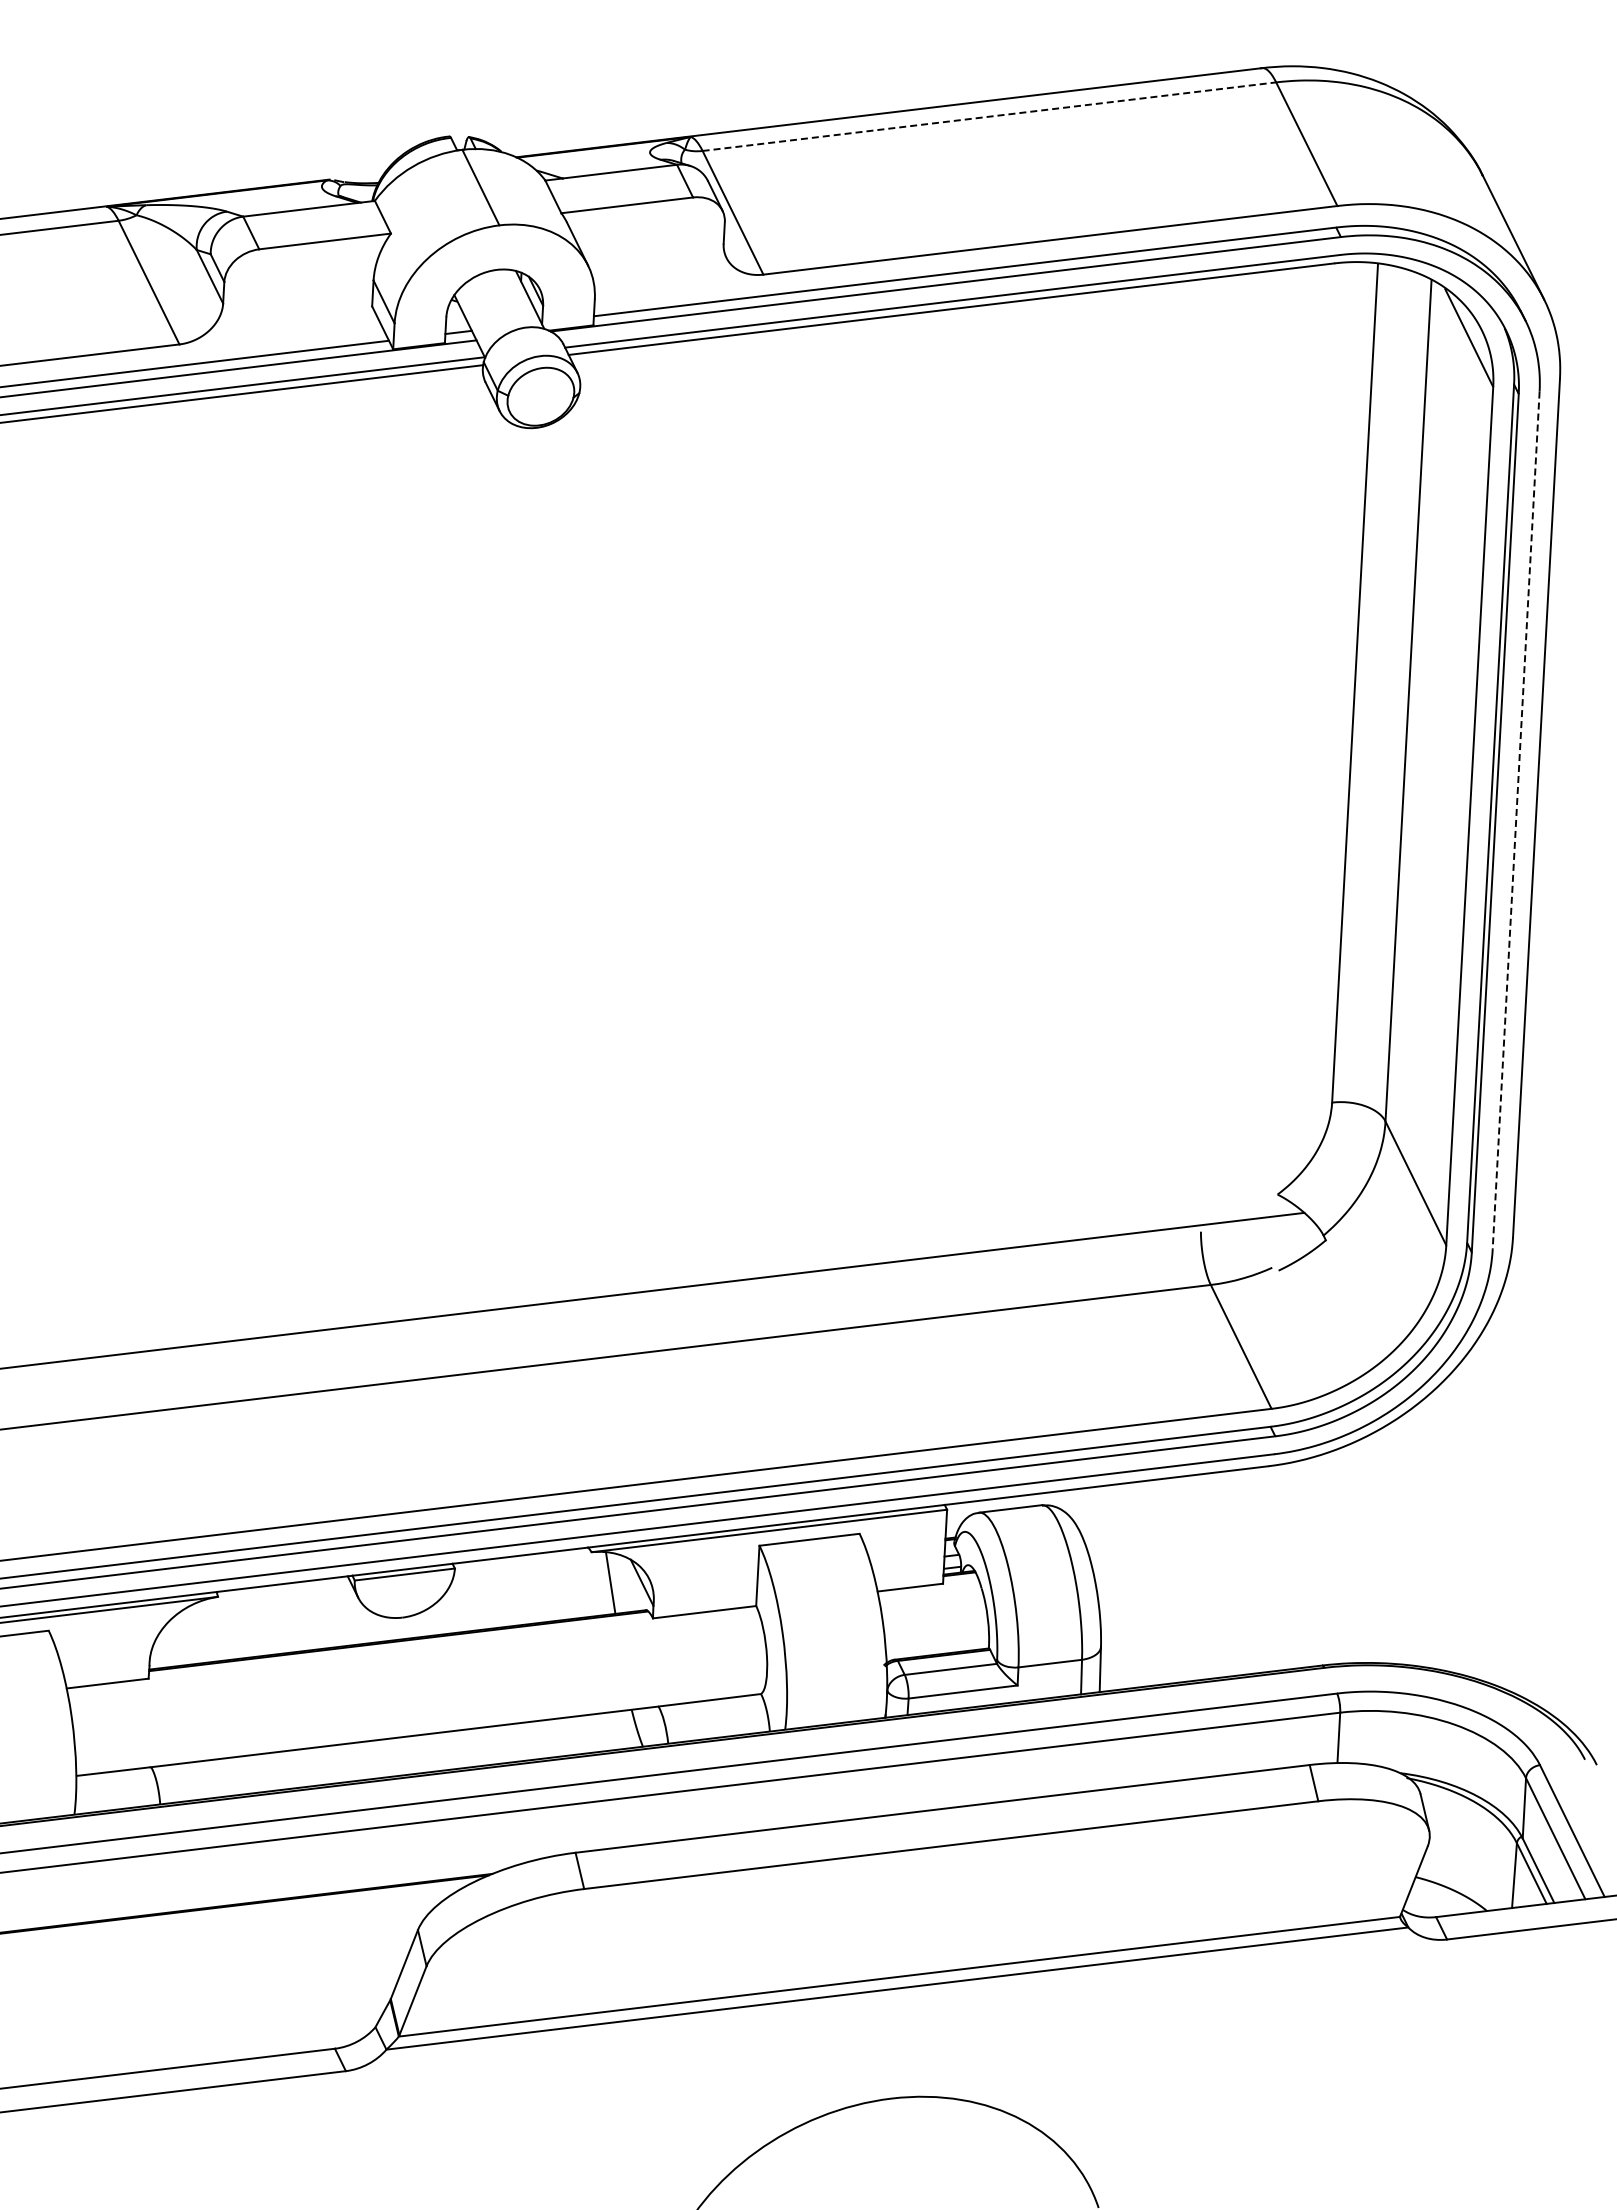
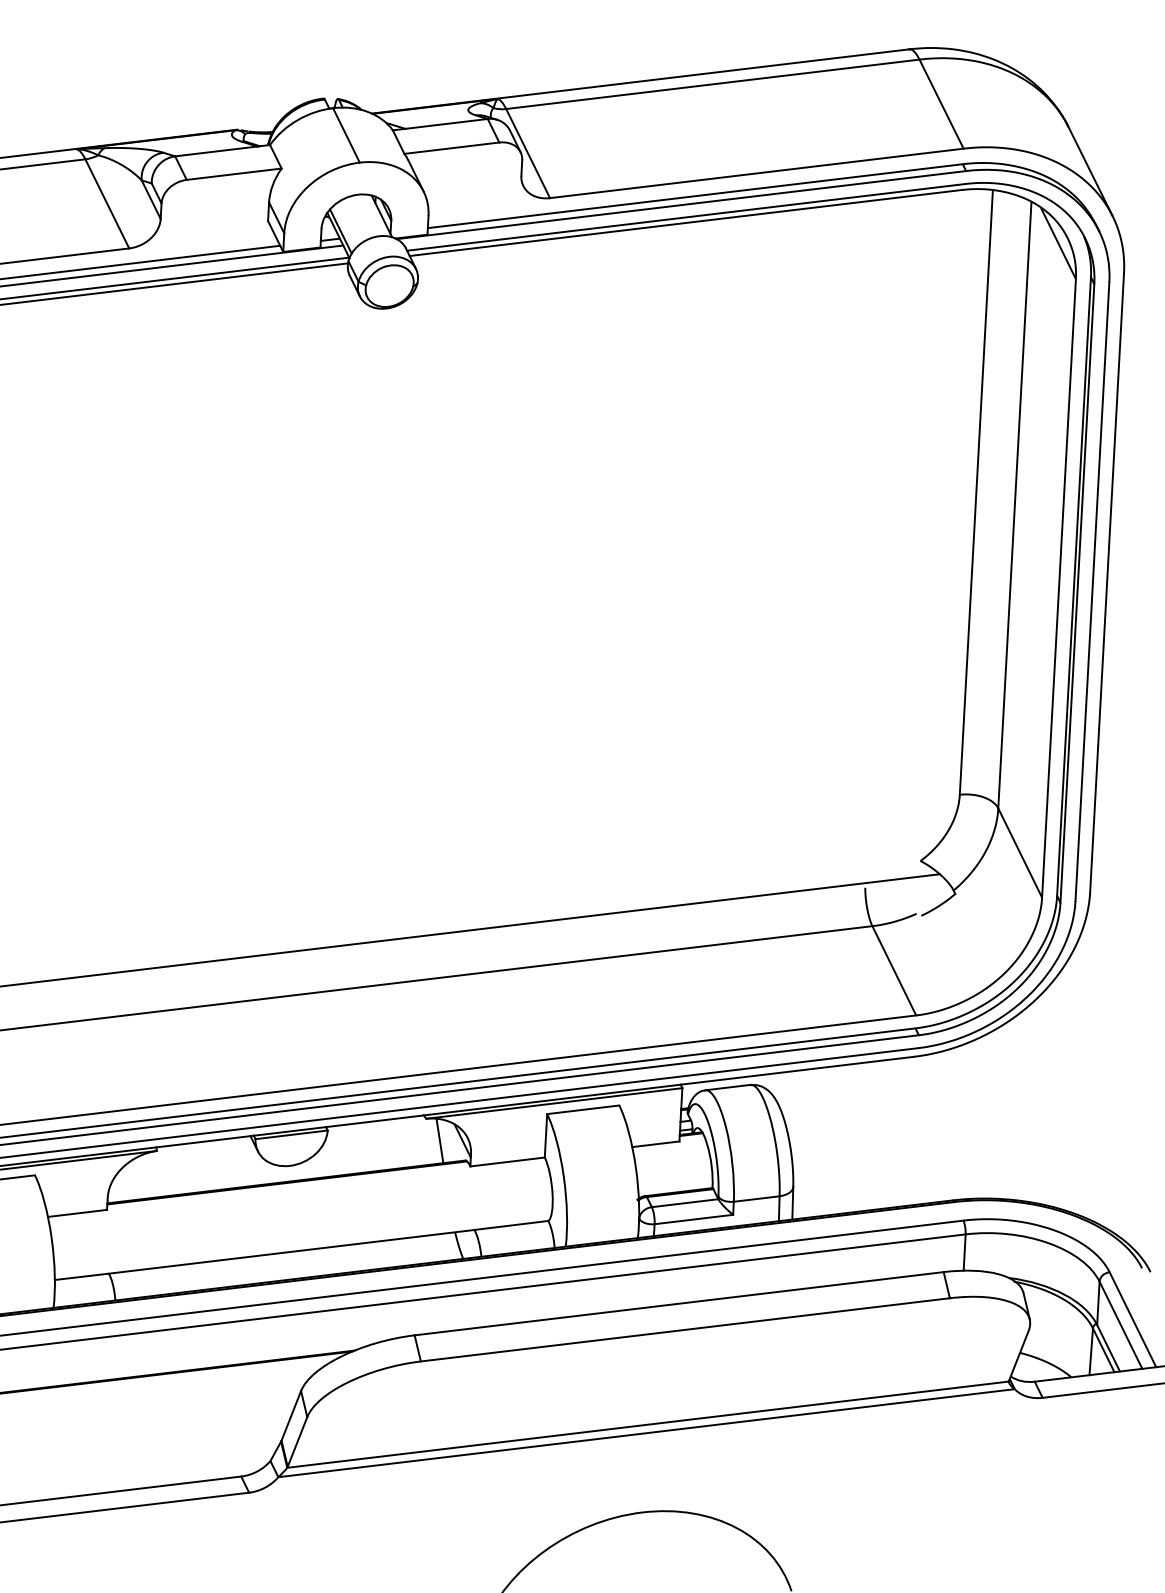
line: (989, 116) -> (712, 84), dashed -> solid
line: (473, 320) -> (341, 231), added
line: (1516, 820) -> (1092, 591), dashed -> solid

